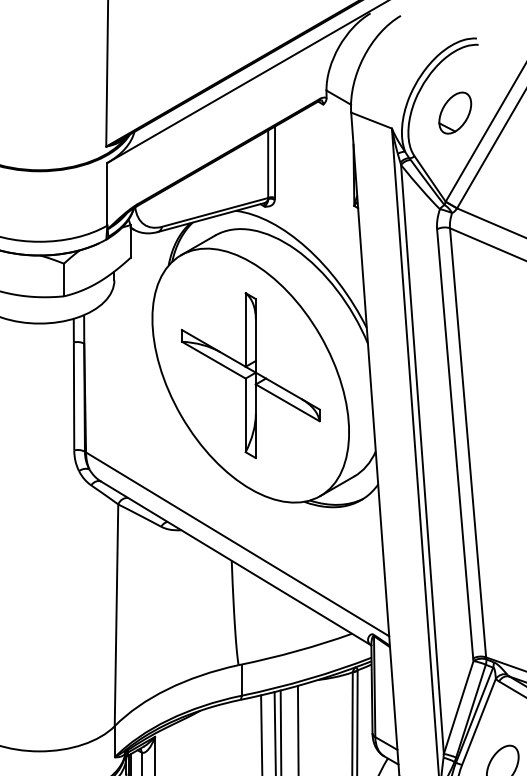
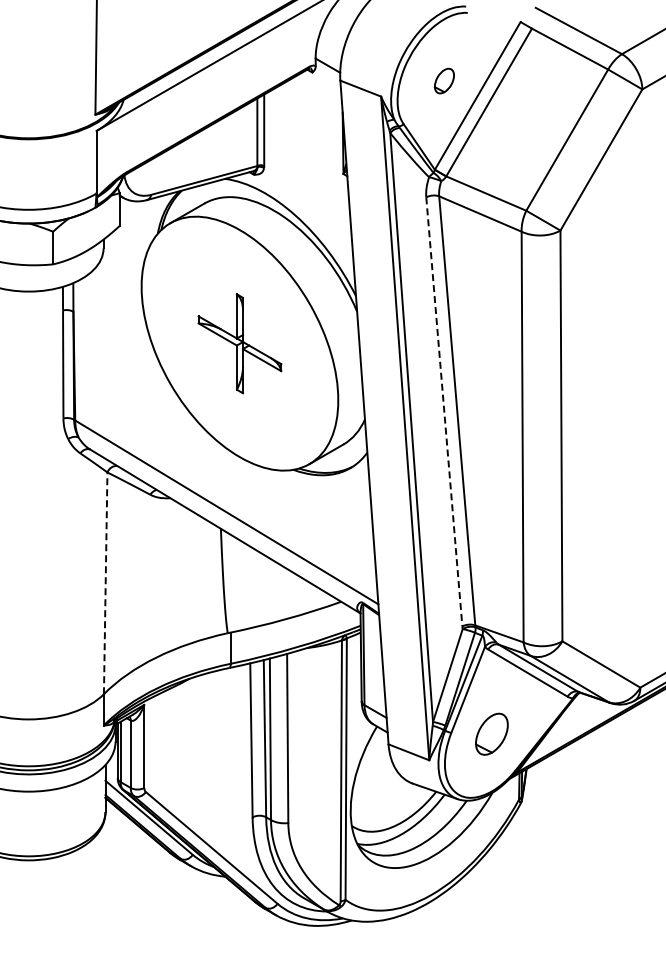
part: (455, 112) -> (444, 80), size x0.6
part: (250, 375) -> (239, 343), size x0.6
line: (455, 444) -> (444, 412), solid -> dashed
line: (116, 615) -> (105, 583), solid -> dashed

